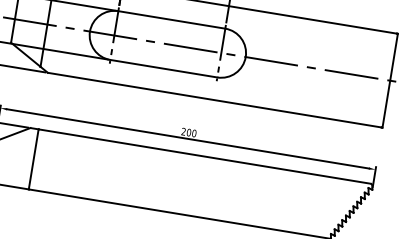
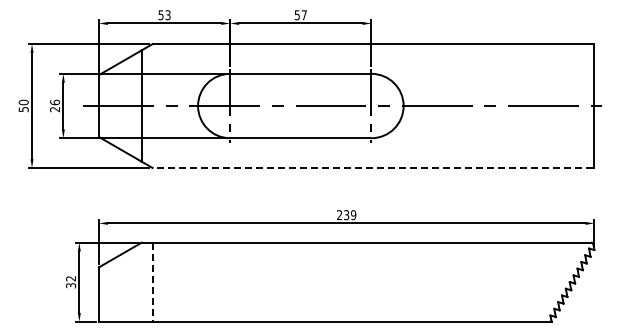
line: (214, 99) -> (372, 167), solid -> dashed
text: (191, 133) -> (350, 215), 200 -> 239
line: (33, 159) -> (152, 282), solid -> dashed

